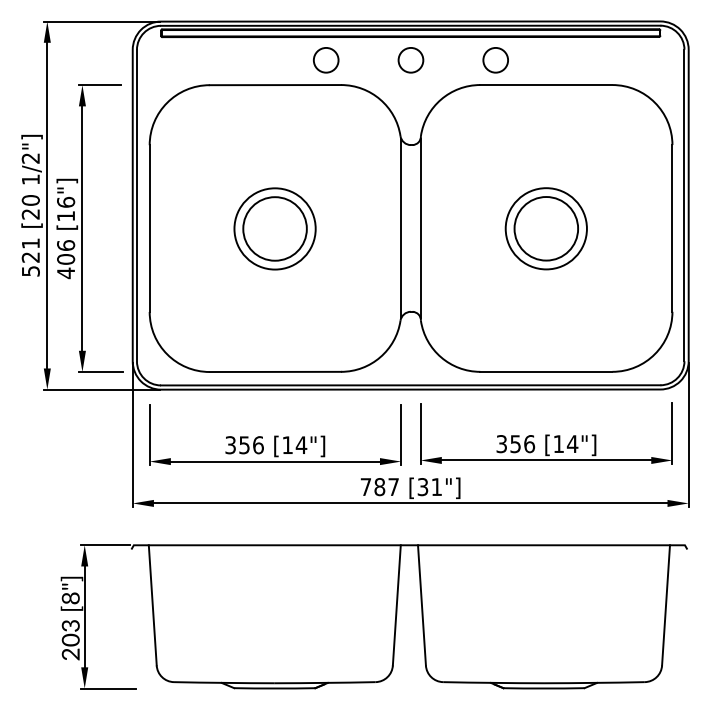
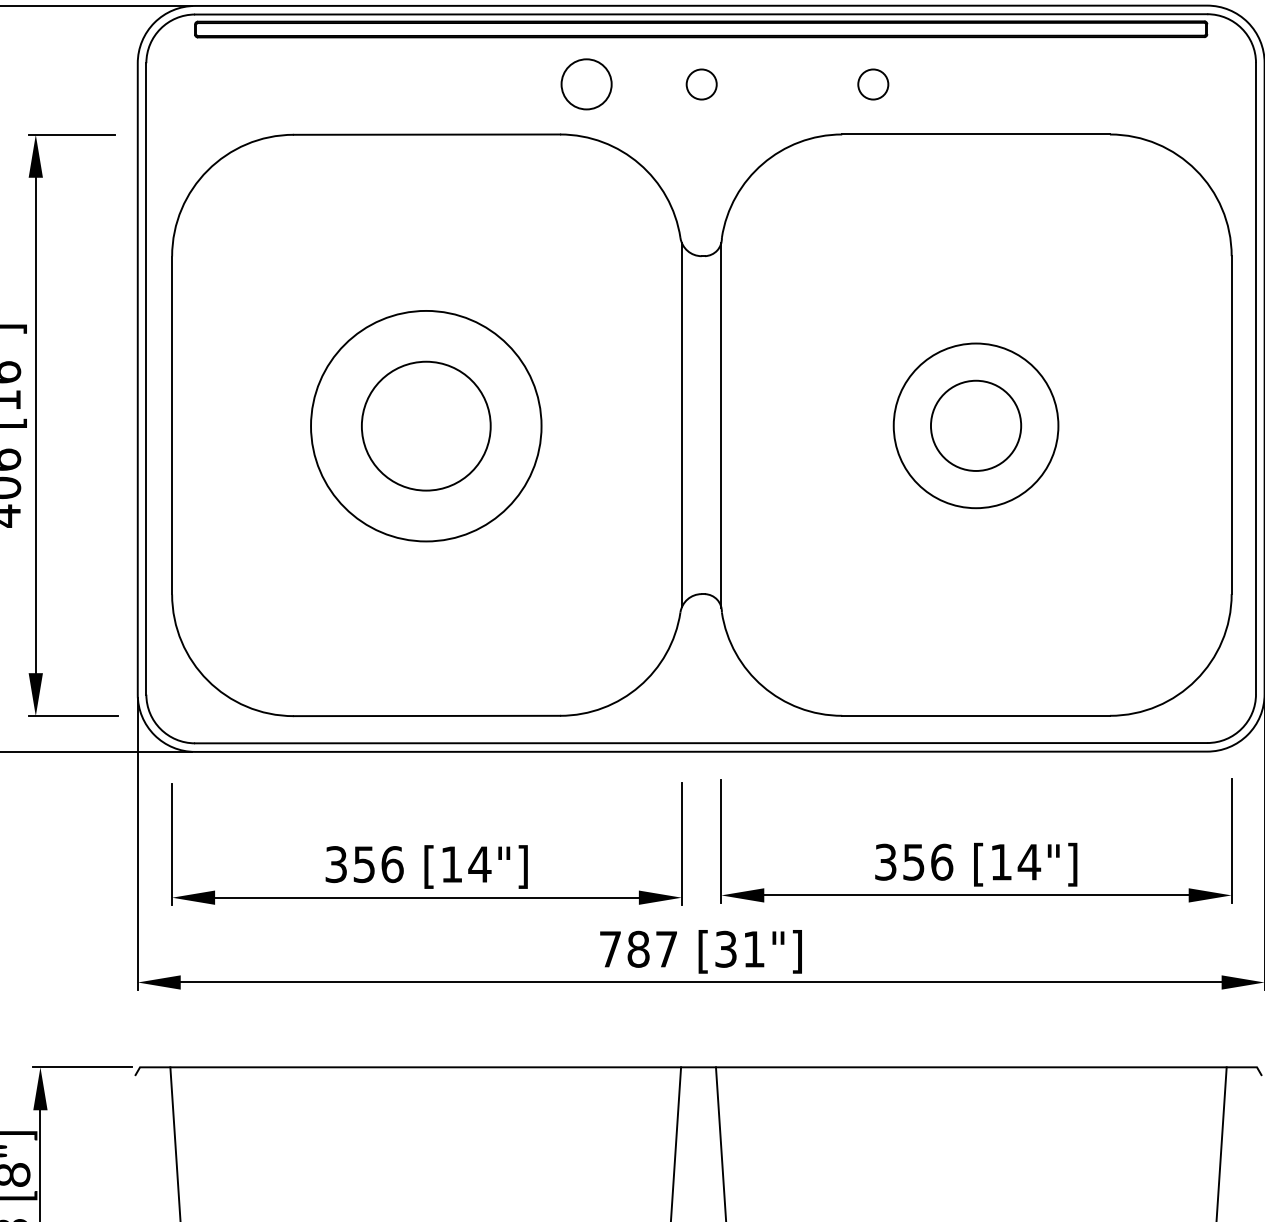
circle: (326, 60) -> (587, 84), moved
circle: (410, 60) -> (700, 84), size x0.6
circle: (495, 60) -> (873, 84), size x0.6
circle: (274, 228) -> (425, 425), size x1.4
circle: (546, 228) -> (976, 425), size x0.7

